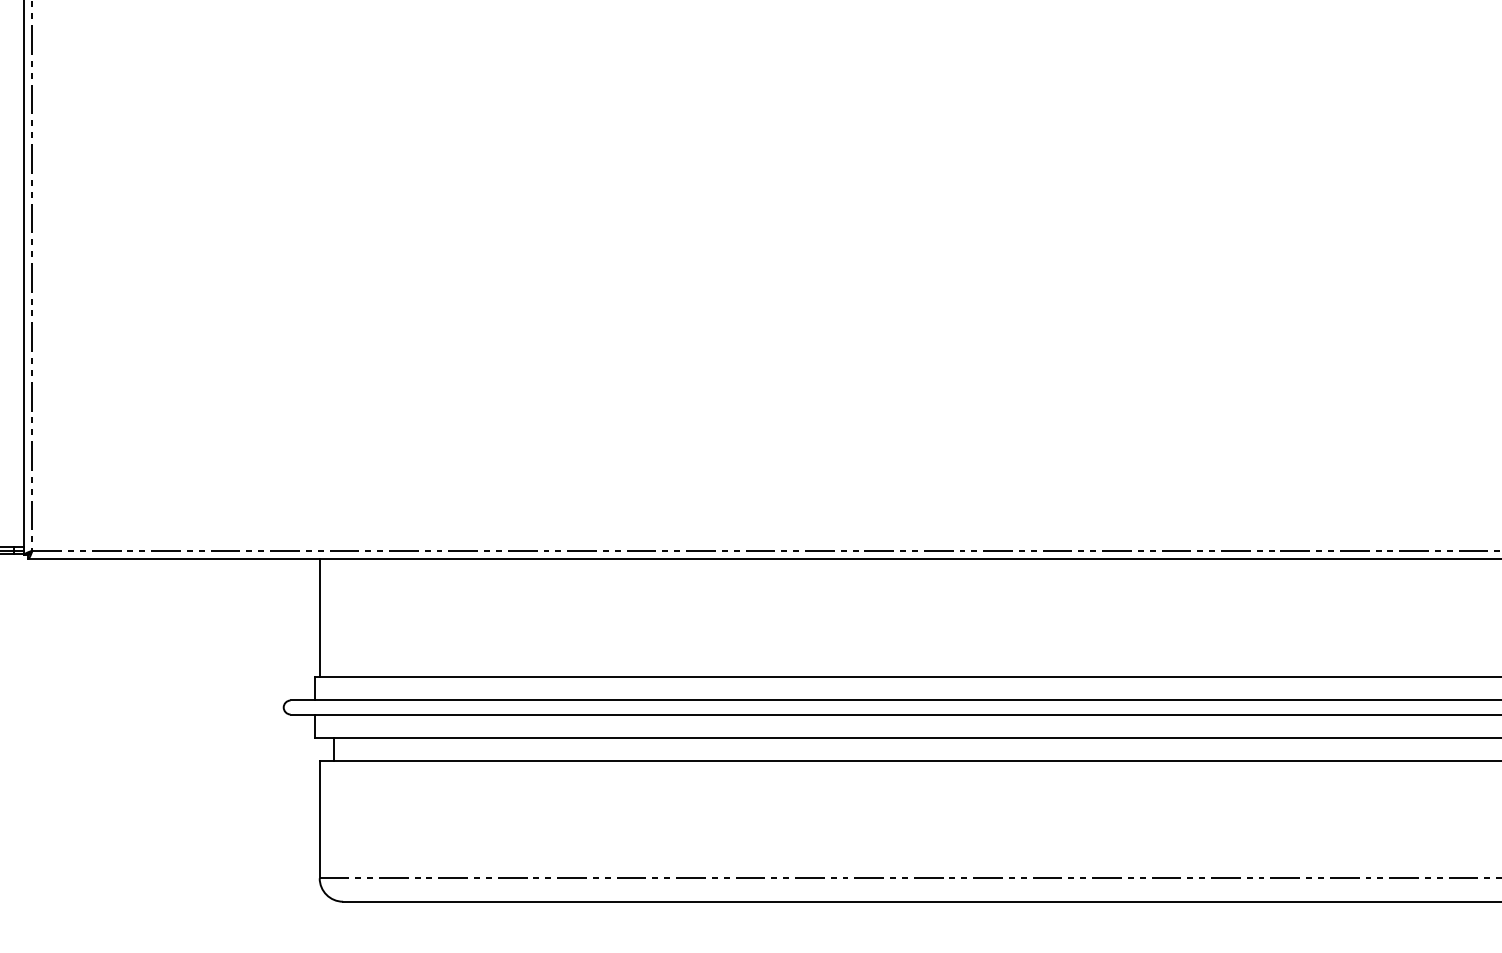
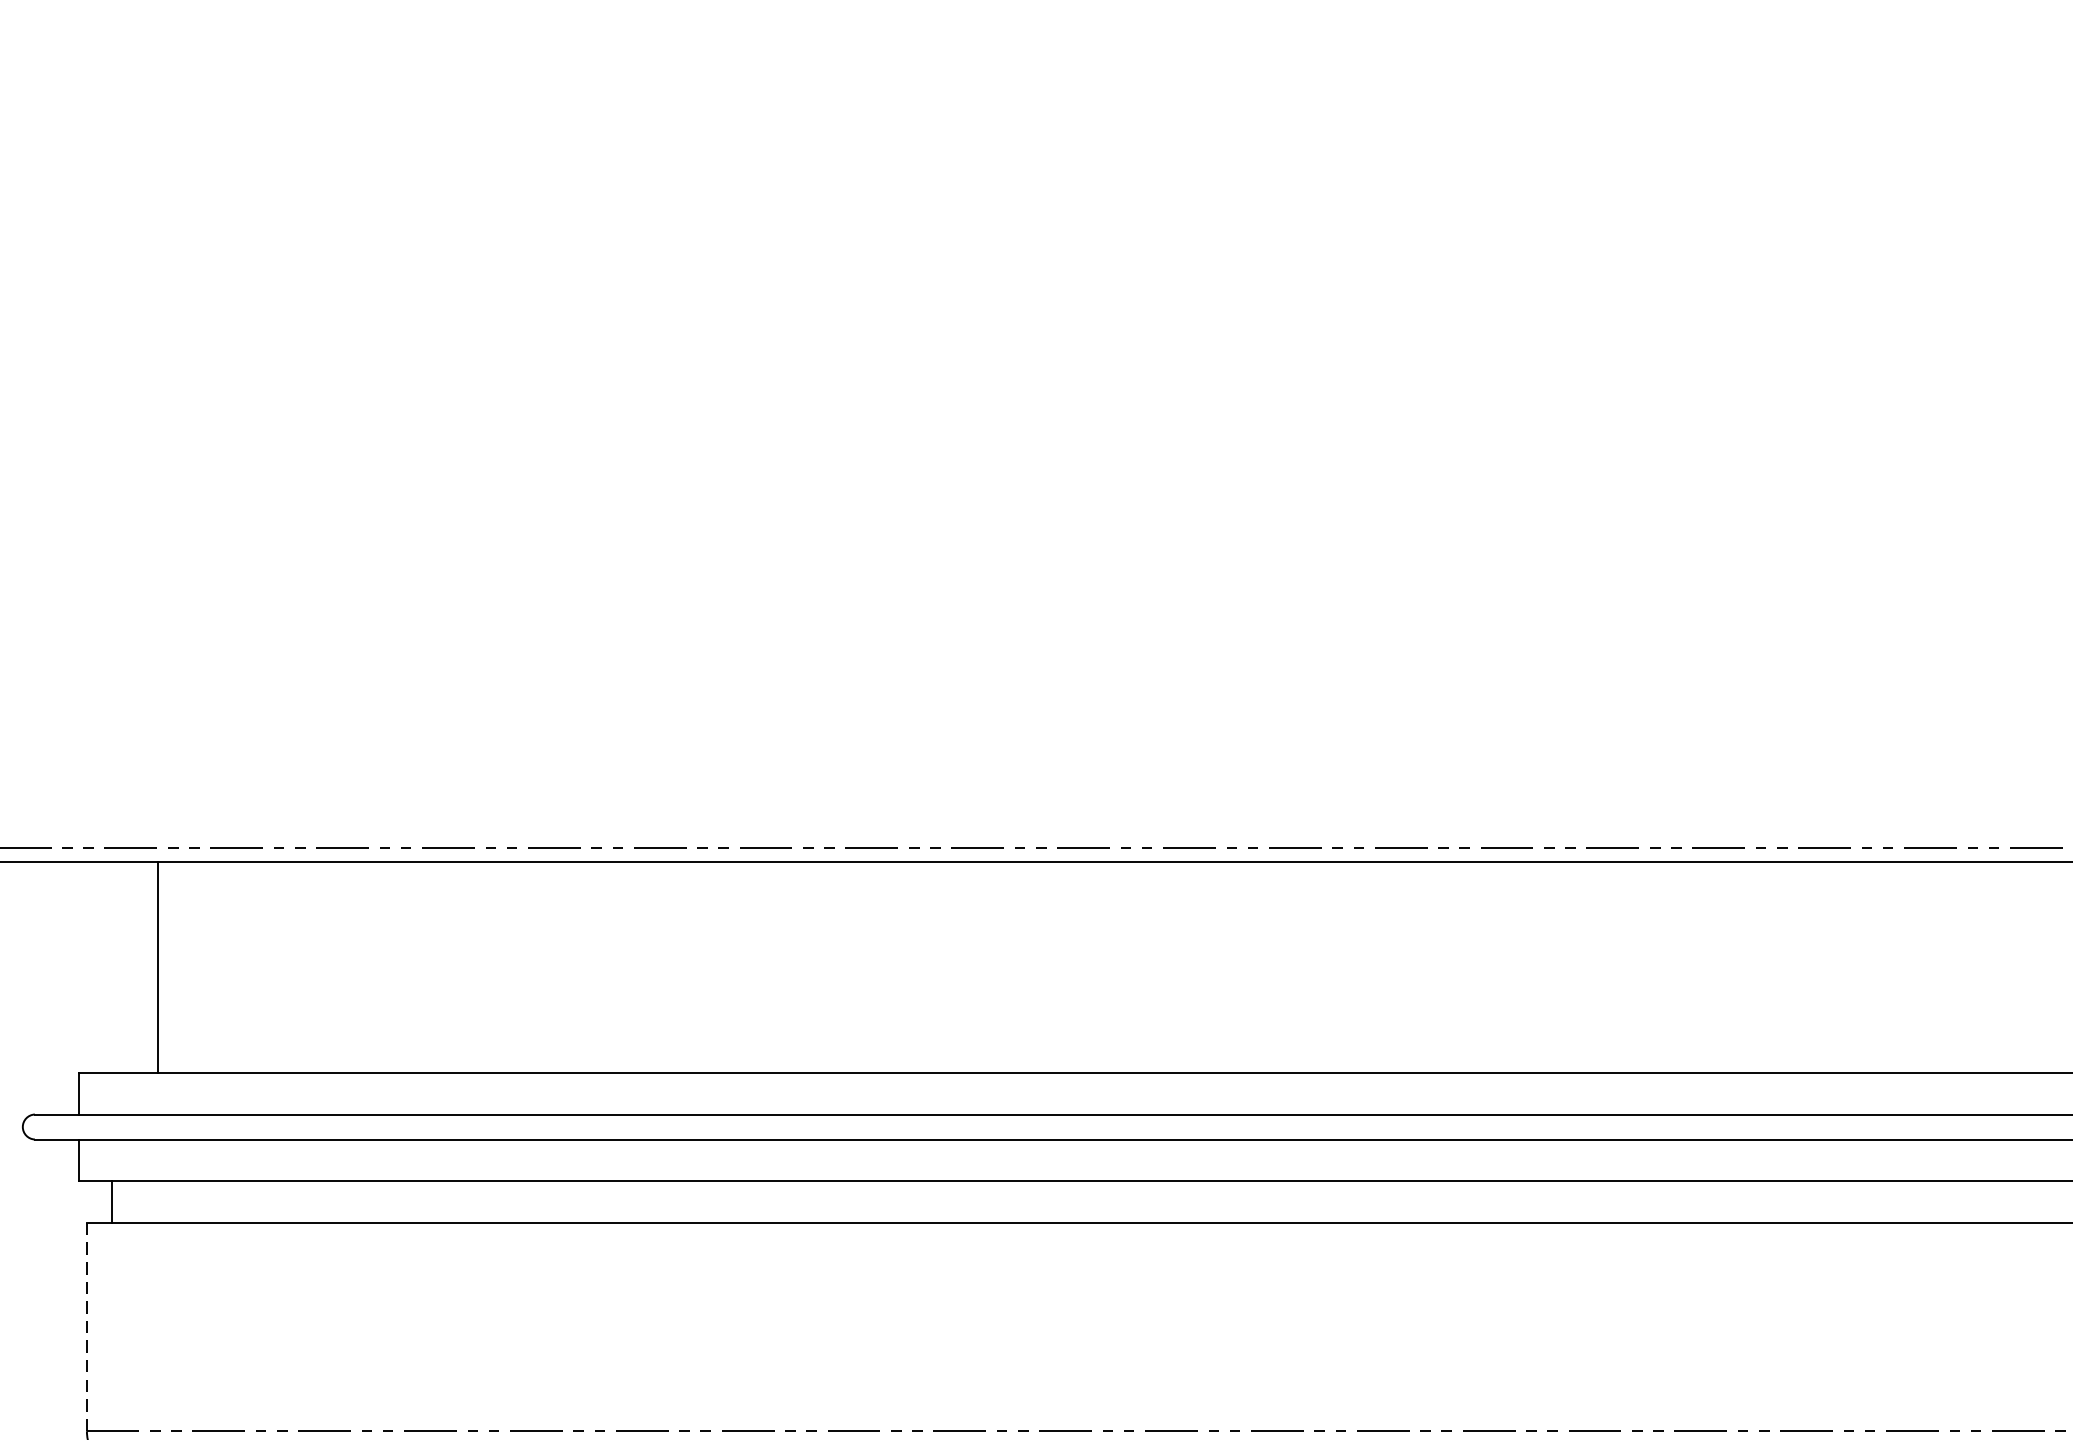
line: (319, 617) -> (157, 966), moved
line: (319, 820) -> (86, 1328), solid -> dashed

